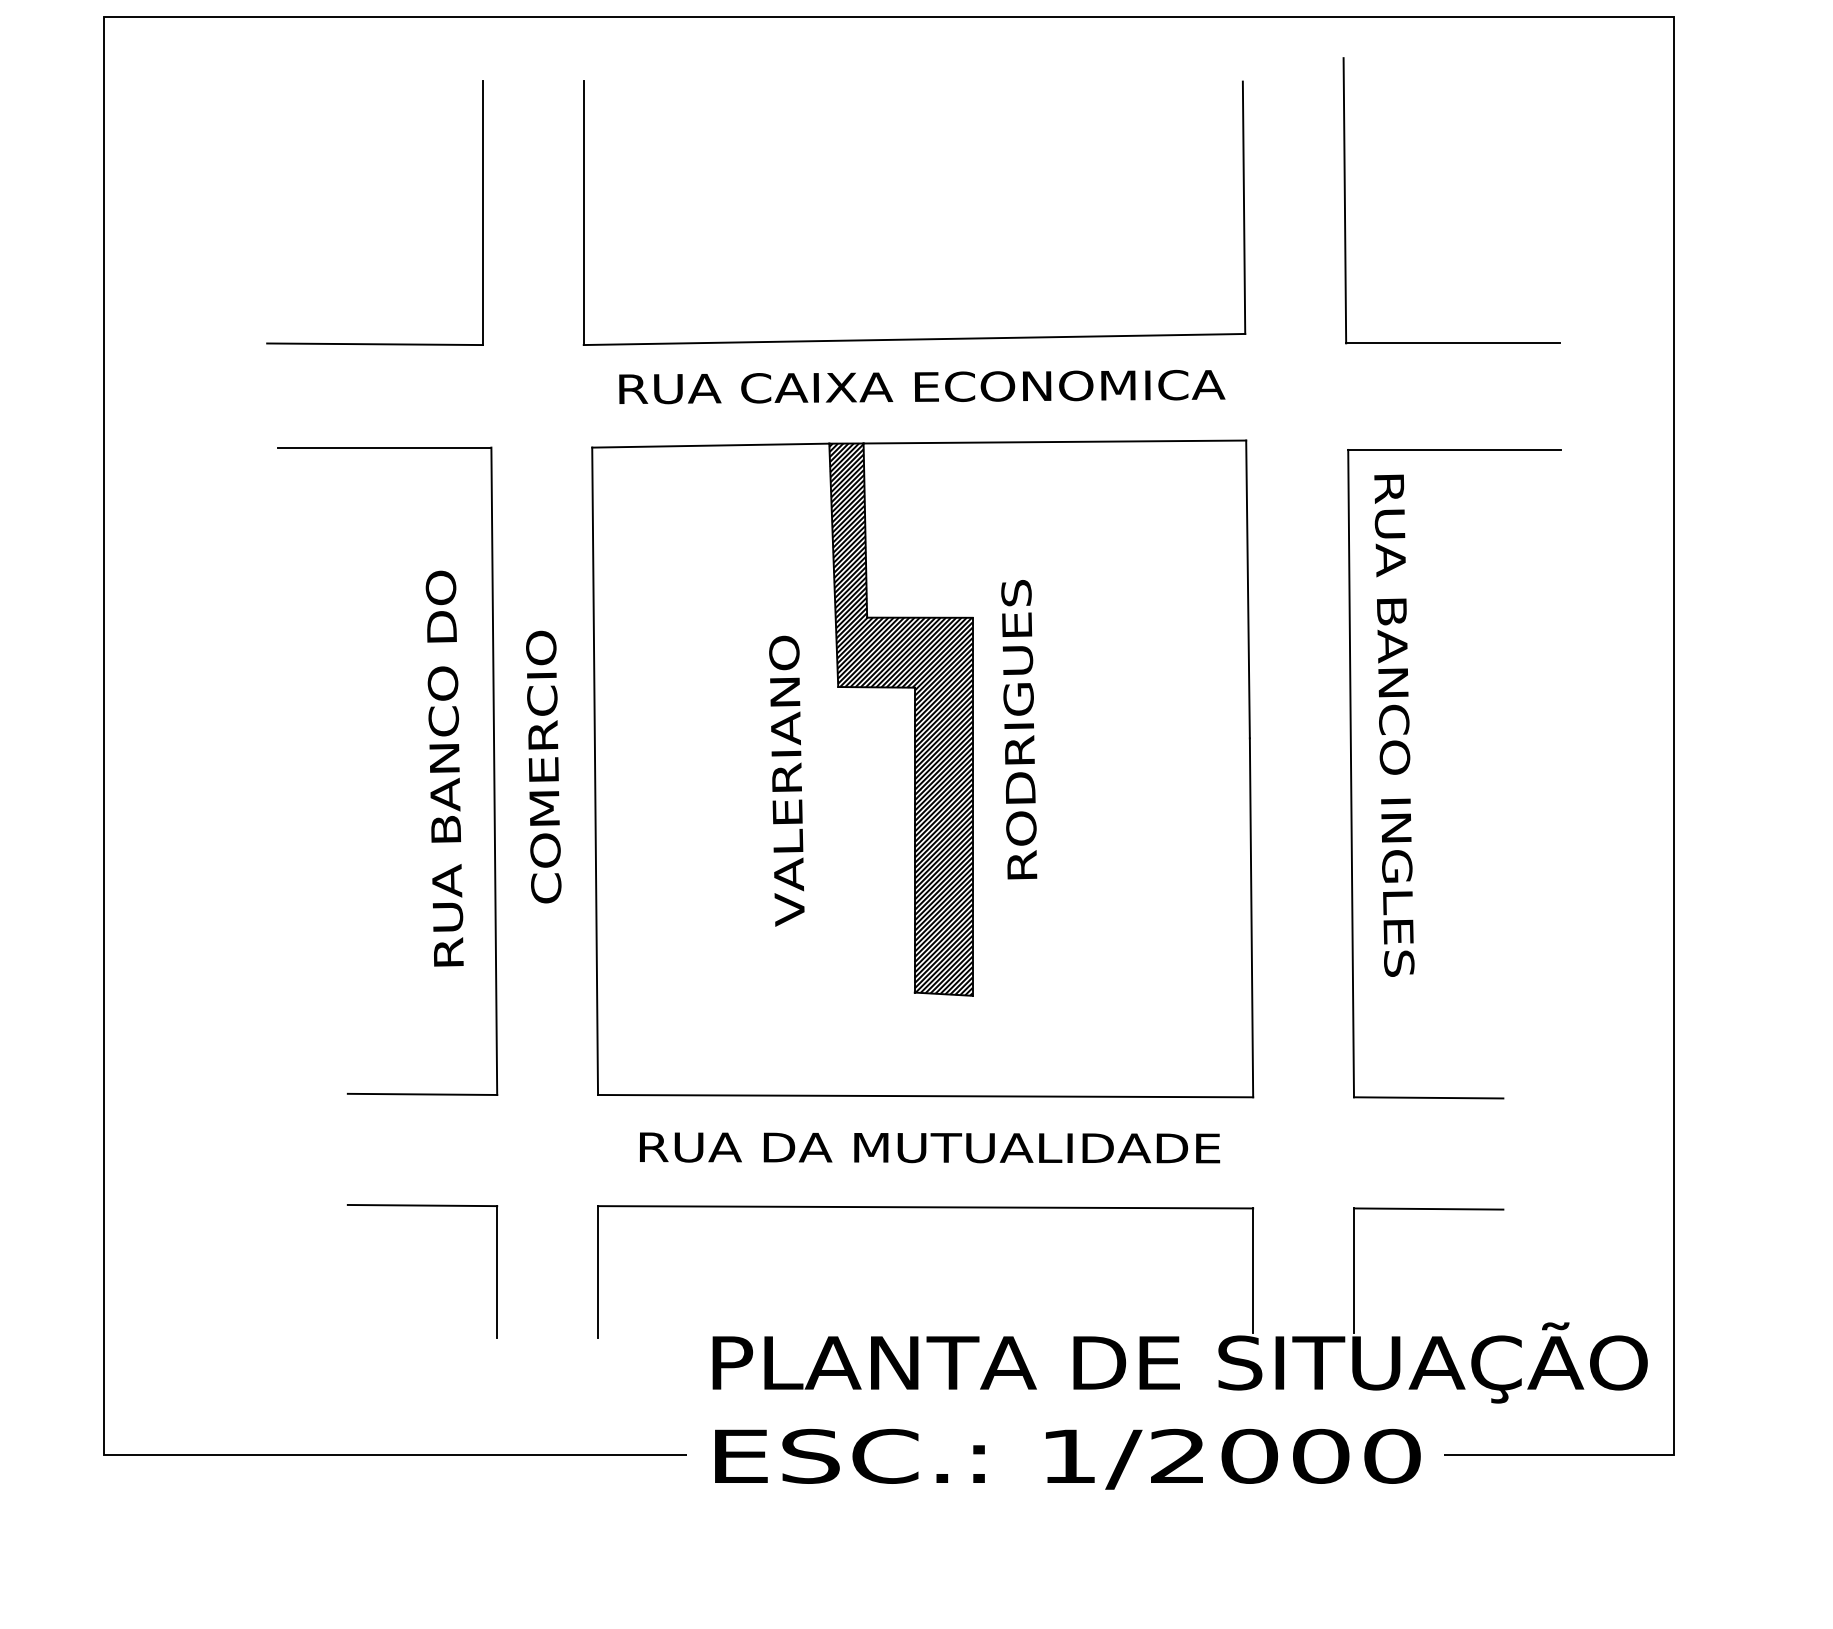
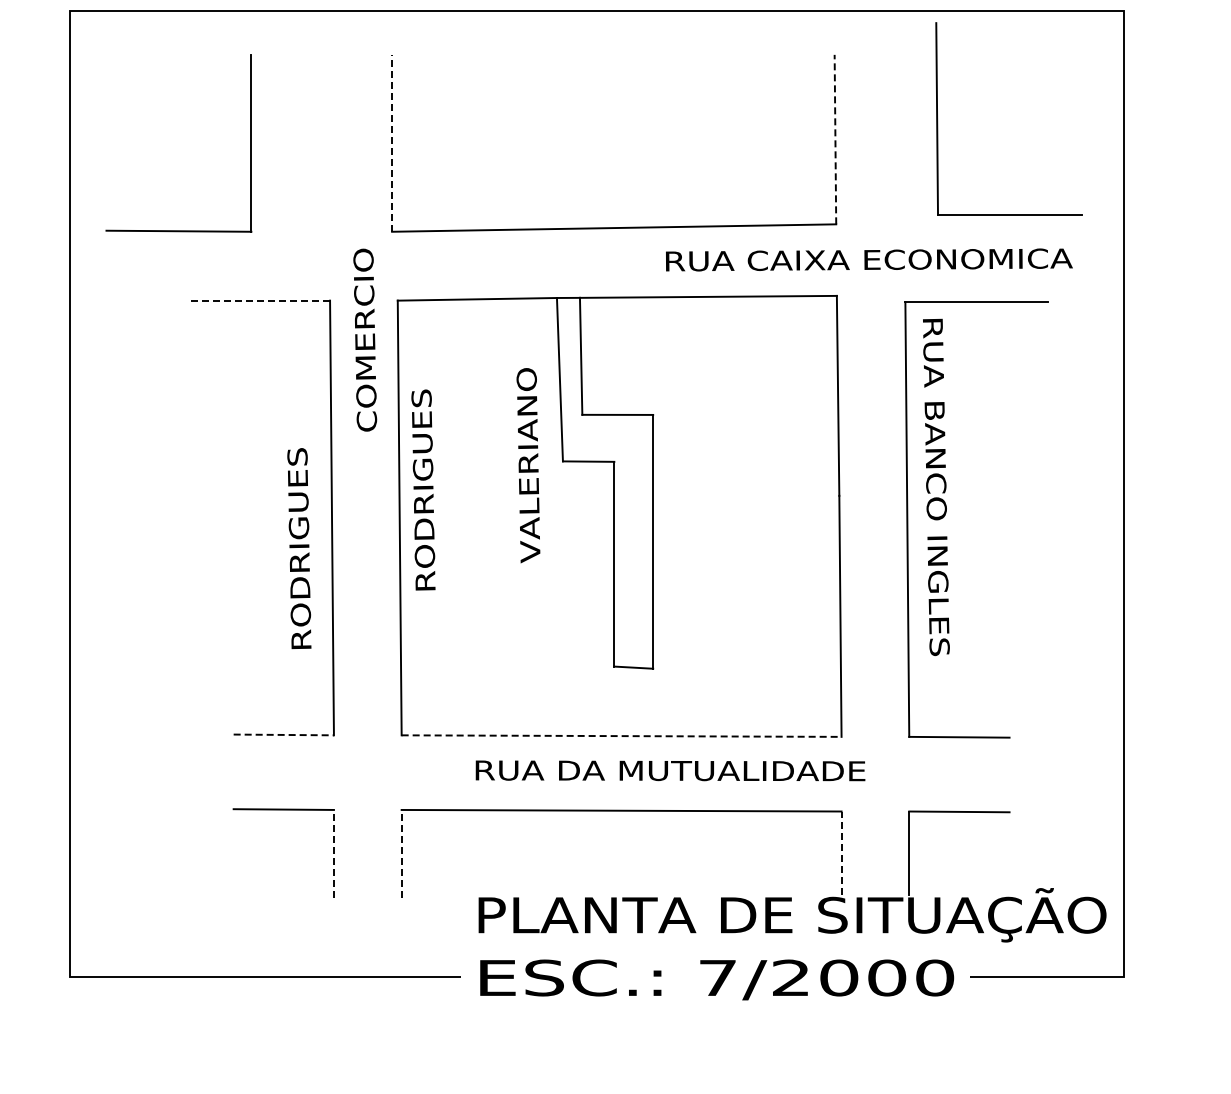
part: (1346, 203) -> (938, 120), moved
line: (1244, 207) -> (835, 139), solid -> dashed
part: (481, 213) -> (250, 143), moved
line: (584, 213) -> (392, 143), solid -> dashed
text: (922, 386) -> (869, 259), moved
line: (384, 447) -> (258, 300), solid -> dashed
hatch: (901, 718) -> (605, 482), removed
text: (1019, 728) -> (423, 489), moved
text: (444, 751) -> (298, 504), RUA BANCO DO -> RODRIGUES
text: (544, 766) -> (365, 339), moved
text: (786, 780) -> (528, 465), moved
line: (423, 1093) -> (284, 734), solid -> dashed
line: (925, 1096) -> (621, 736), solid -> dashed
text: (929, 1147) -> (670, 770), moved
line: (496, 1270) -> (333, 853), solid -> dashed
line: (597, 1270) -> (401, 853), solid -> dashed
line: (1253, 1270) -> (841, 853), solid -> dashed
text: (1068, 1455) -> (717, 977), 1/2000 -> 7/2000

